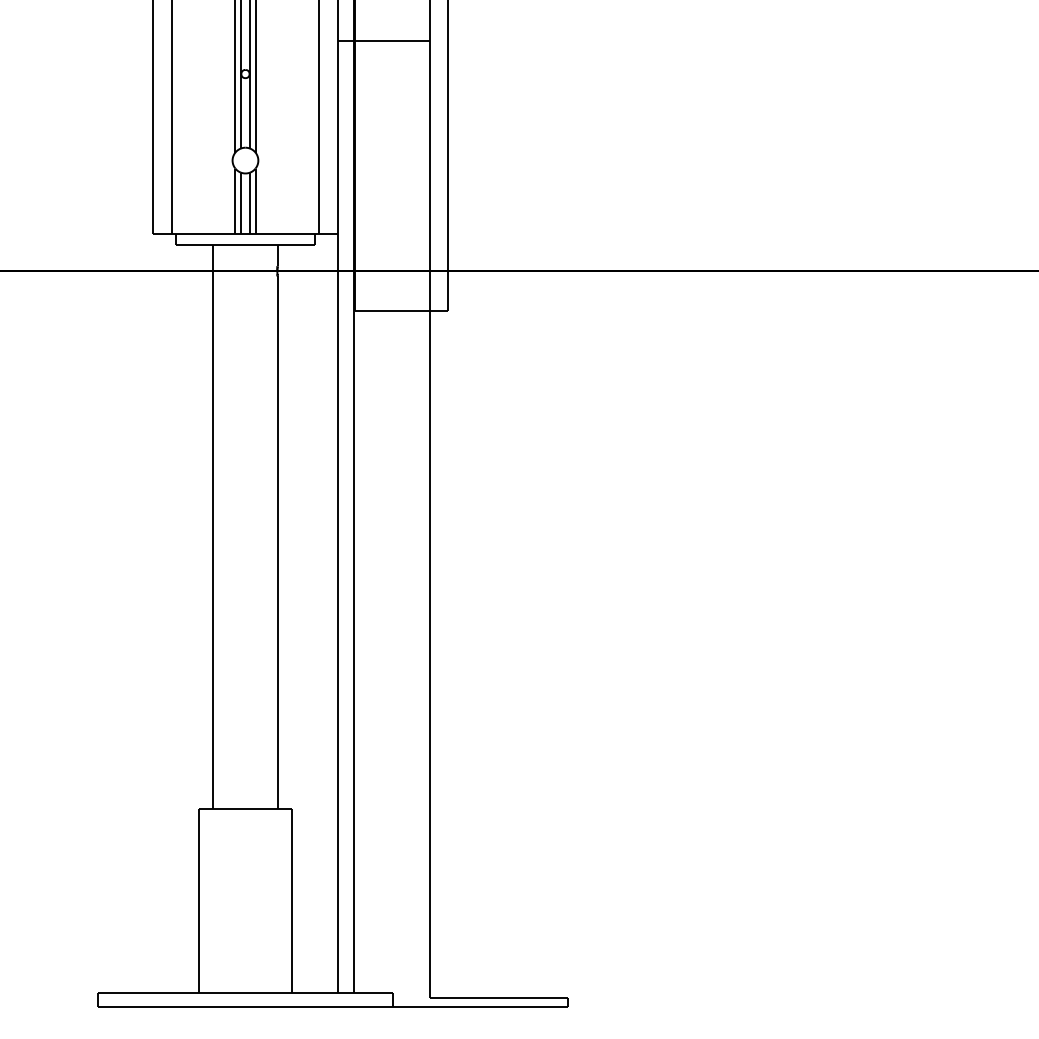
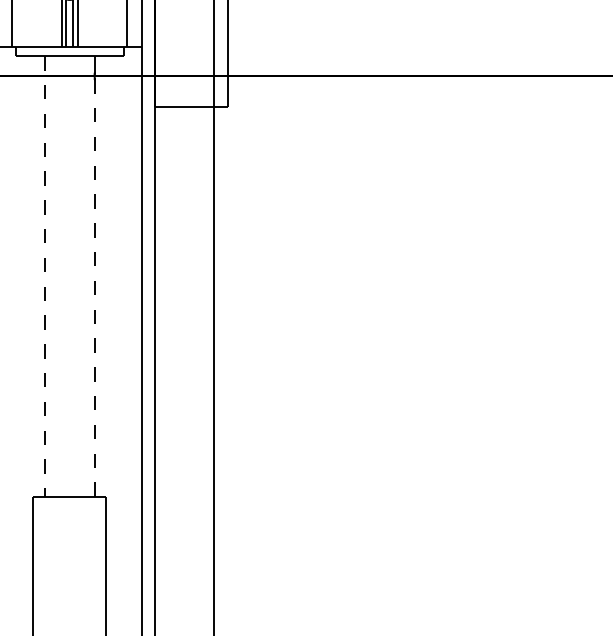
line: (213, 526) -> (44, 276), solid -> dashed
line: (277, 541) -> (94, 287), solid -> dashed

